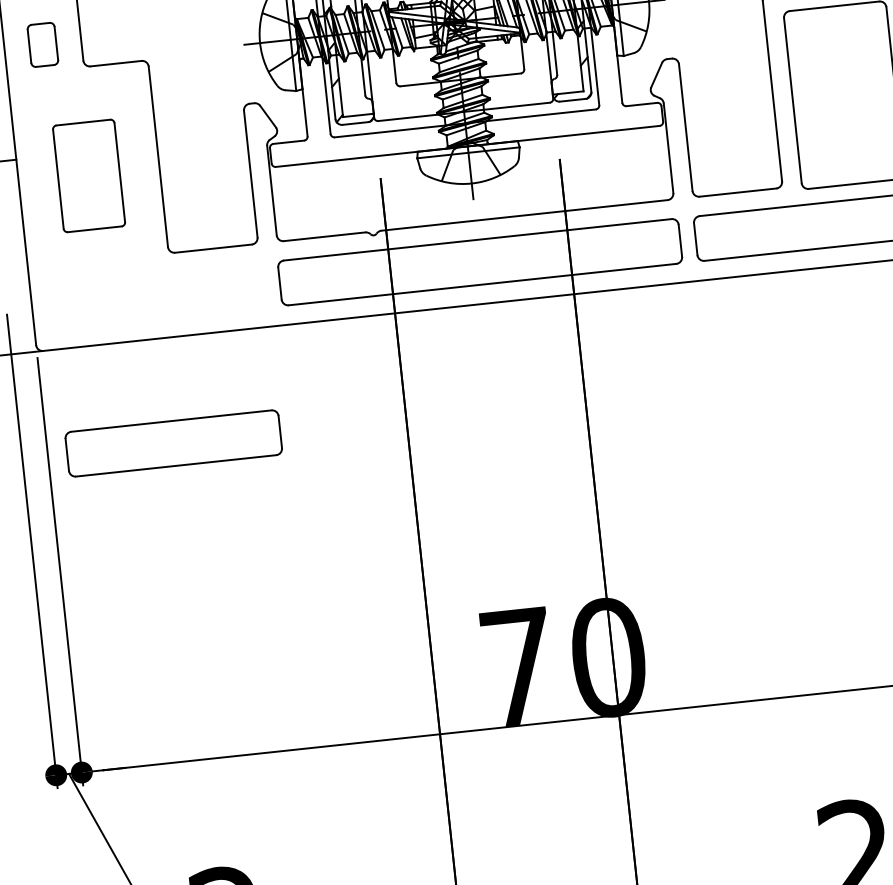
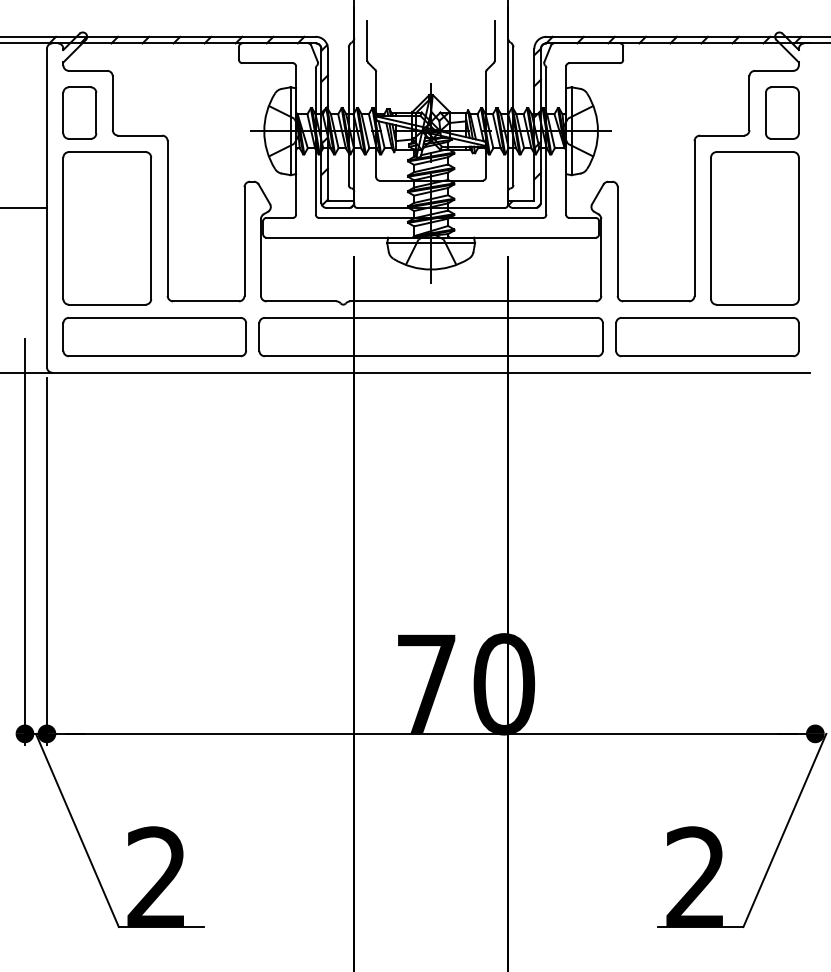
part: (42, 44) -> (79, 112), size x1.43
part: (88, 176) -> (106, 228), size x1.67
part: (173, 444) -> (154, 337), moved

